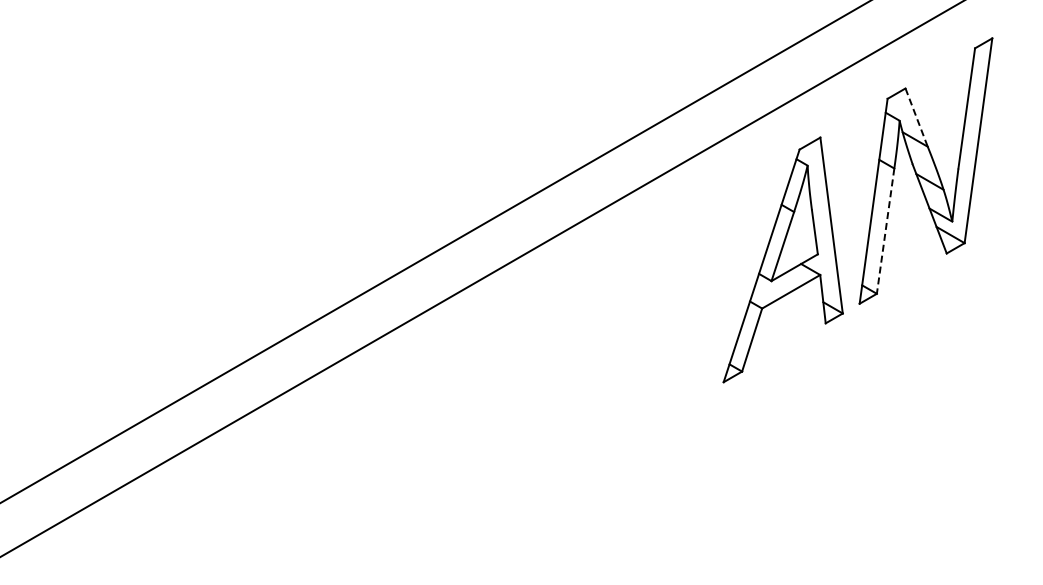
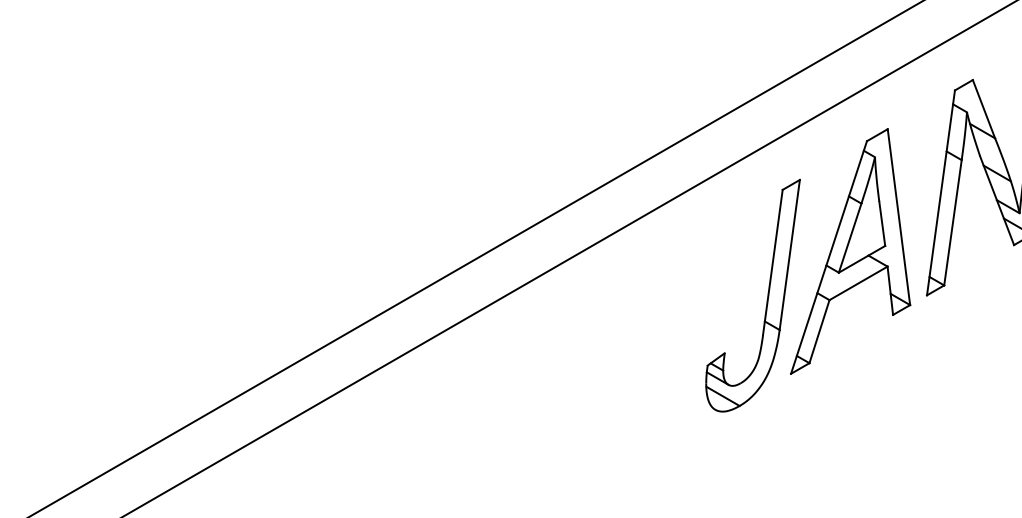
line: (916, 118) -> (983, 110), dashed -> solid
line: (885, 231) -> (952, 223), dashed -> solid
part: (699, 305) -> (766, 297), added

